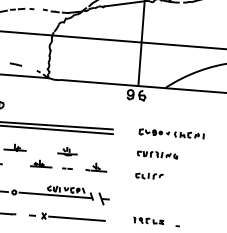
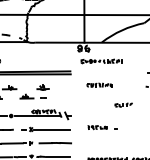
part: (171, 134) -> (101, 61), moved
part: (95, 166) -> (61, 95), removed
part: (148, 175) -> (123, 104), moved

